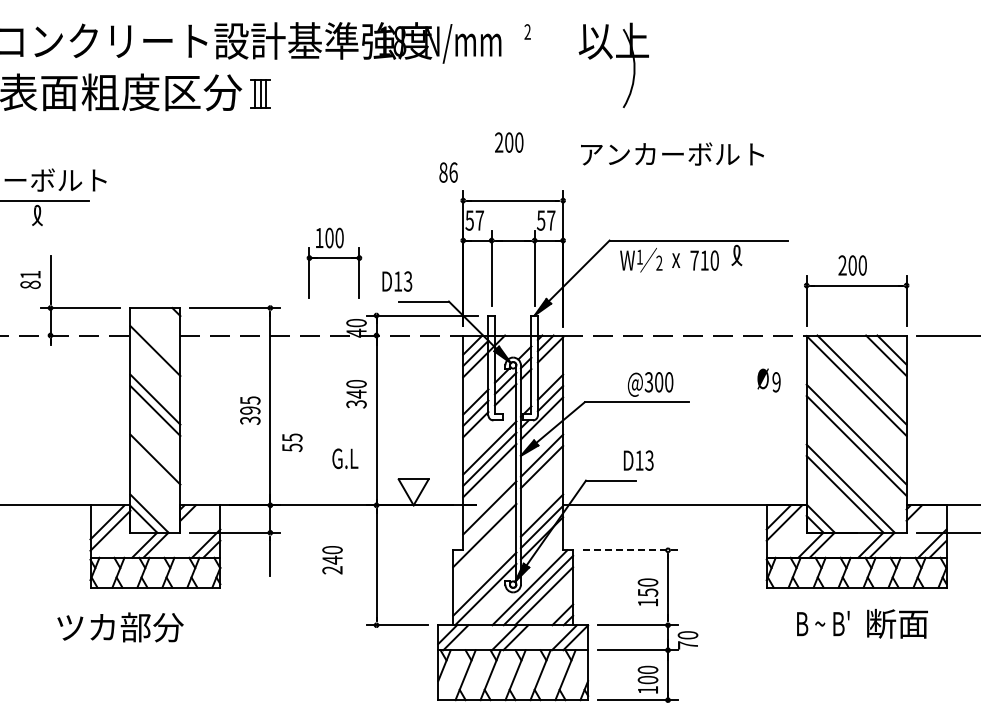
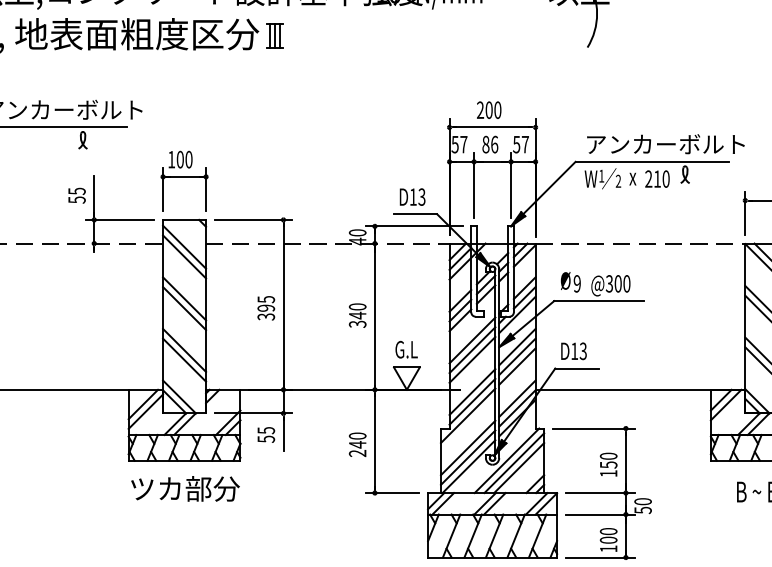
text: (509, 142) -> (489, 110), moved
text: (672, 153) -> (665, 143), moved
text: (448, 172) -> (490, 144), moved
text: (694, 260) -> (648, 179), 710 -> 210
part: (334, 262) -> (184, 180), moved
text: (30, 279) -> (76, 195), 81 -> 55
text: (397, 281) -> (412, 197), moved
line: (155, 339) -> (184, 247), added
text: (768, 380) -> (570, 282), moved
text: (356, 394) -> (357, 315), moved
text: (292, 442) -> (266, 434), moved
text: (345, 458) -> (406, 349), moved
text: (638, 460) -> (573, 351), moved
line: (155, 470) -> (184, 359), added
line: (541, 478) -> (516, 366), added
line: (489, 518) -> (472, 401), added
line: (631, 550) -> (594, 428), dashed -> solid
text: (332, 560) -> (357, 445), moved
line: (484, 572) -> (467, 447), added
text: (120, 627) -> (185, 488), moved
text: (688, 645) -> (643, 510), 70 -> 50

